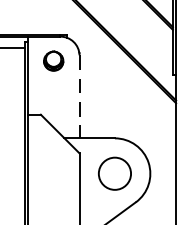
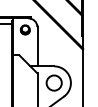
line: (79, 96) -> (37, 46), dashed -> solid

